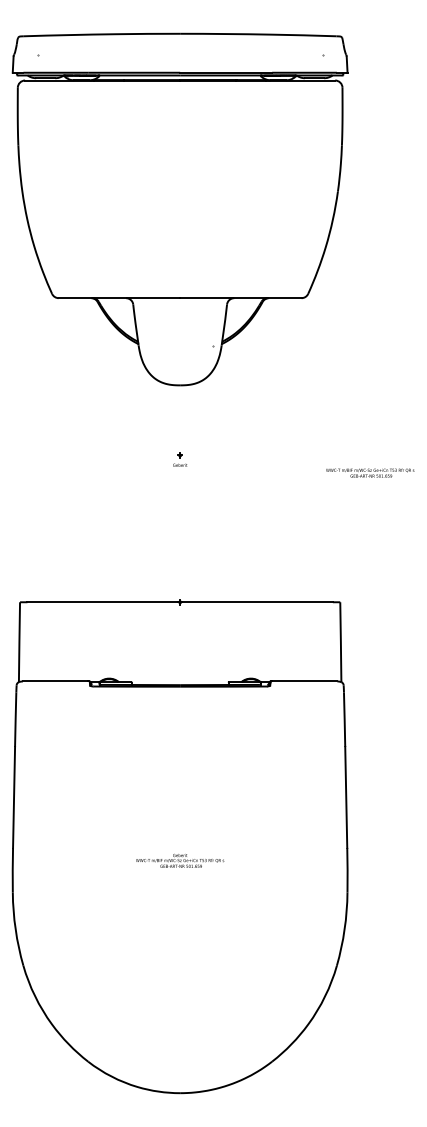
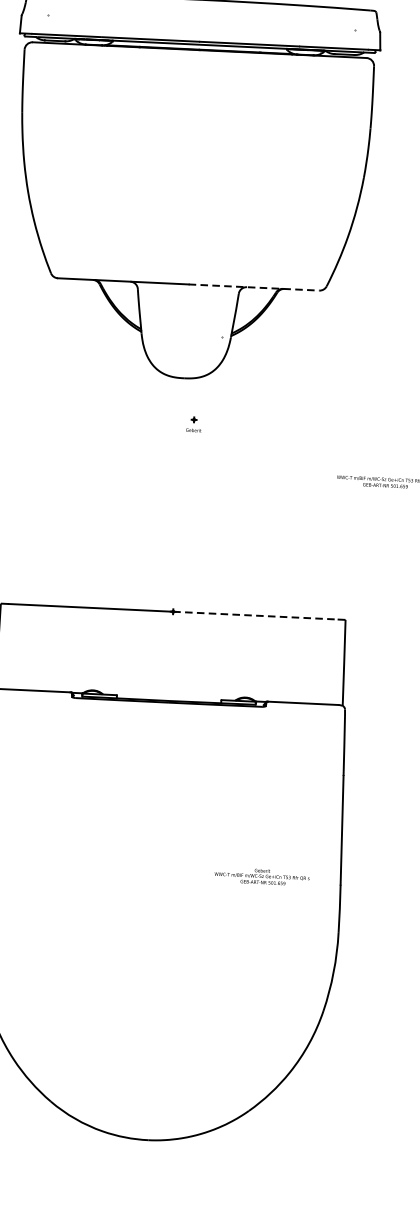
line: (240, 298) -> (253, 287), solid -> dashed
part: (180, 459) -> (194, 424), moved
line: (257, 602) -> (256, 615), solid -> dashed
text: (180, 860) -> (262, 876), moved

